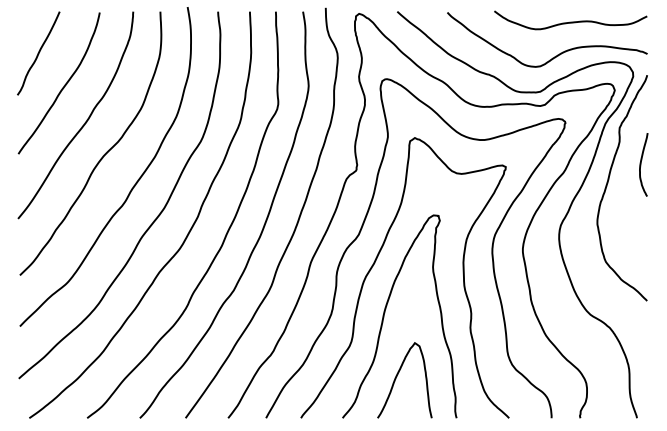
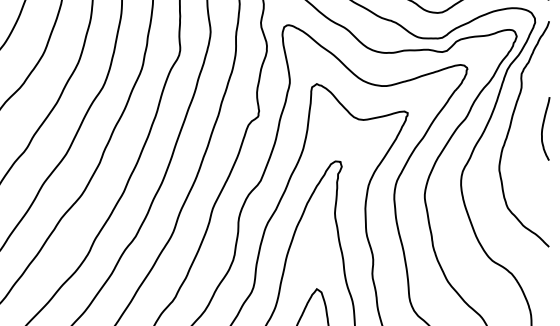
curve: (641, 164) -> (543, 128), moved

